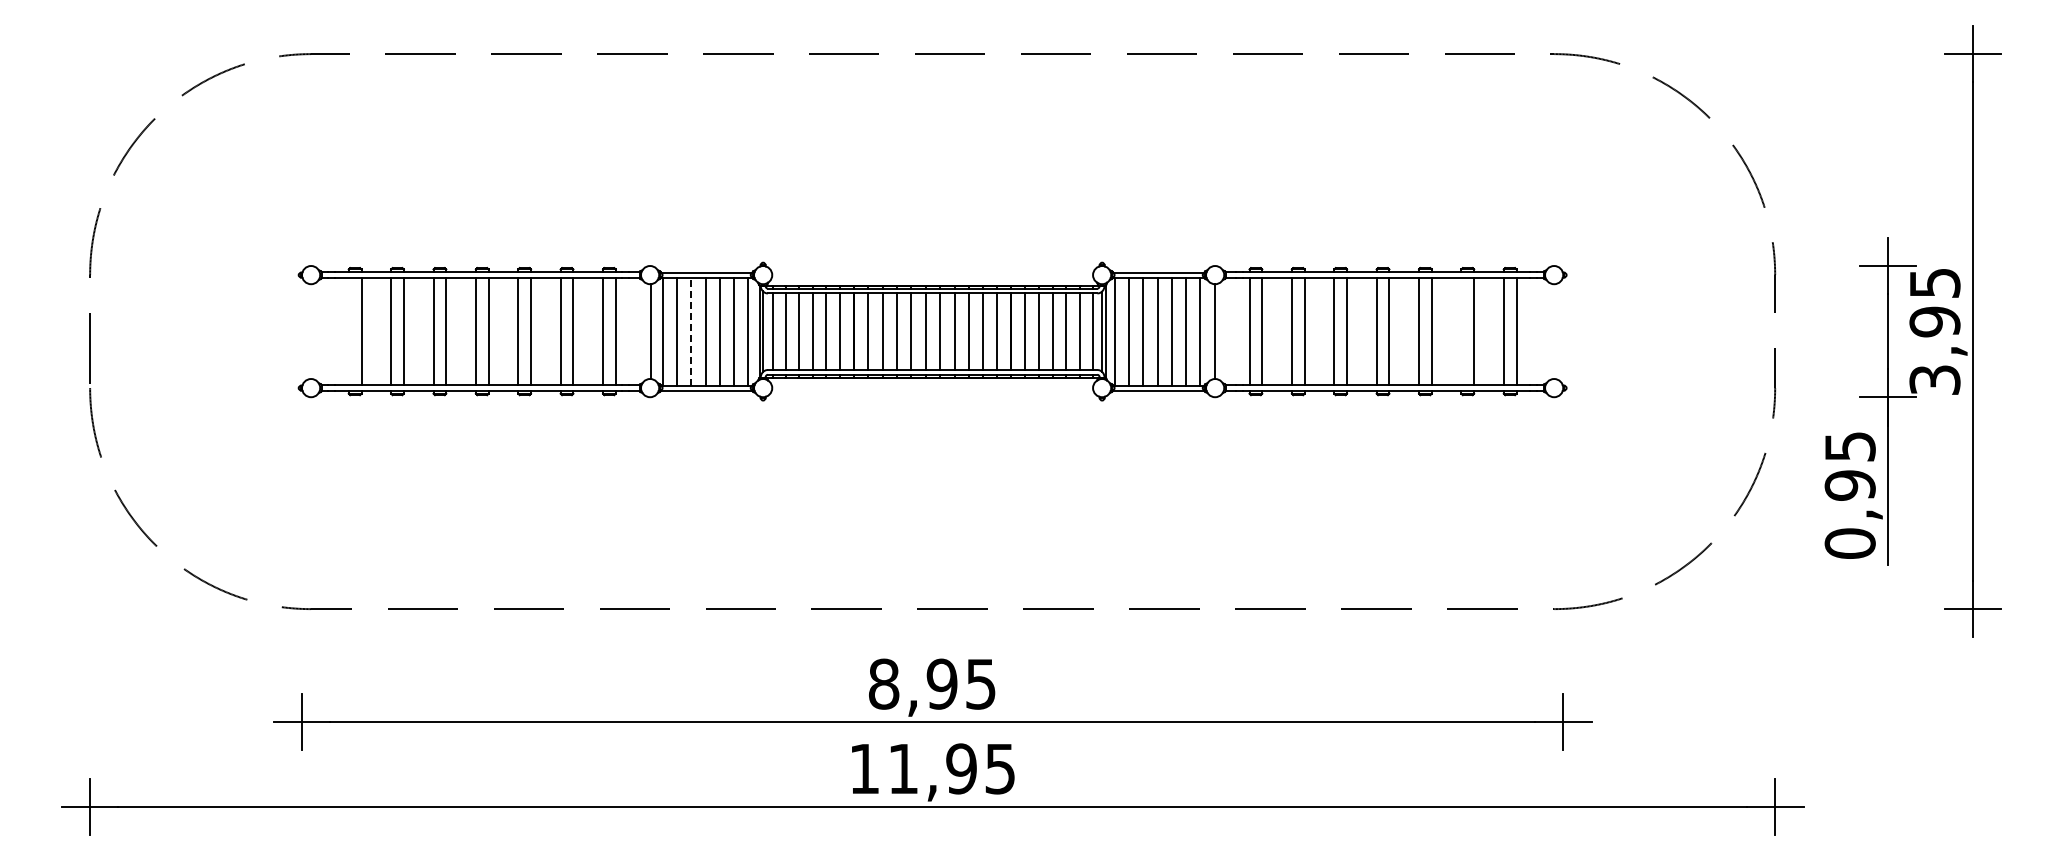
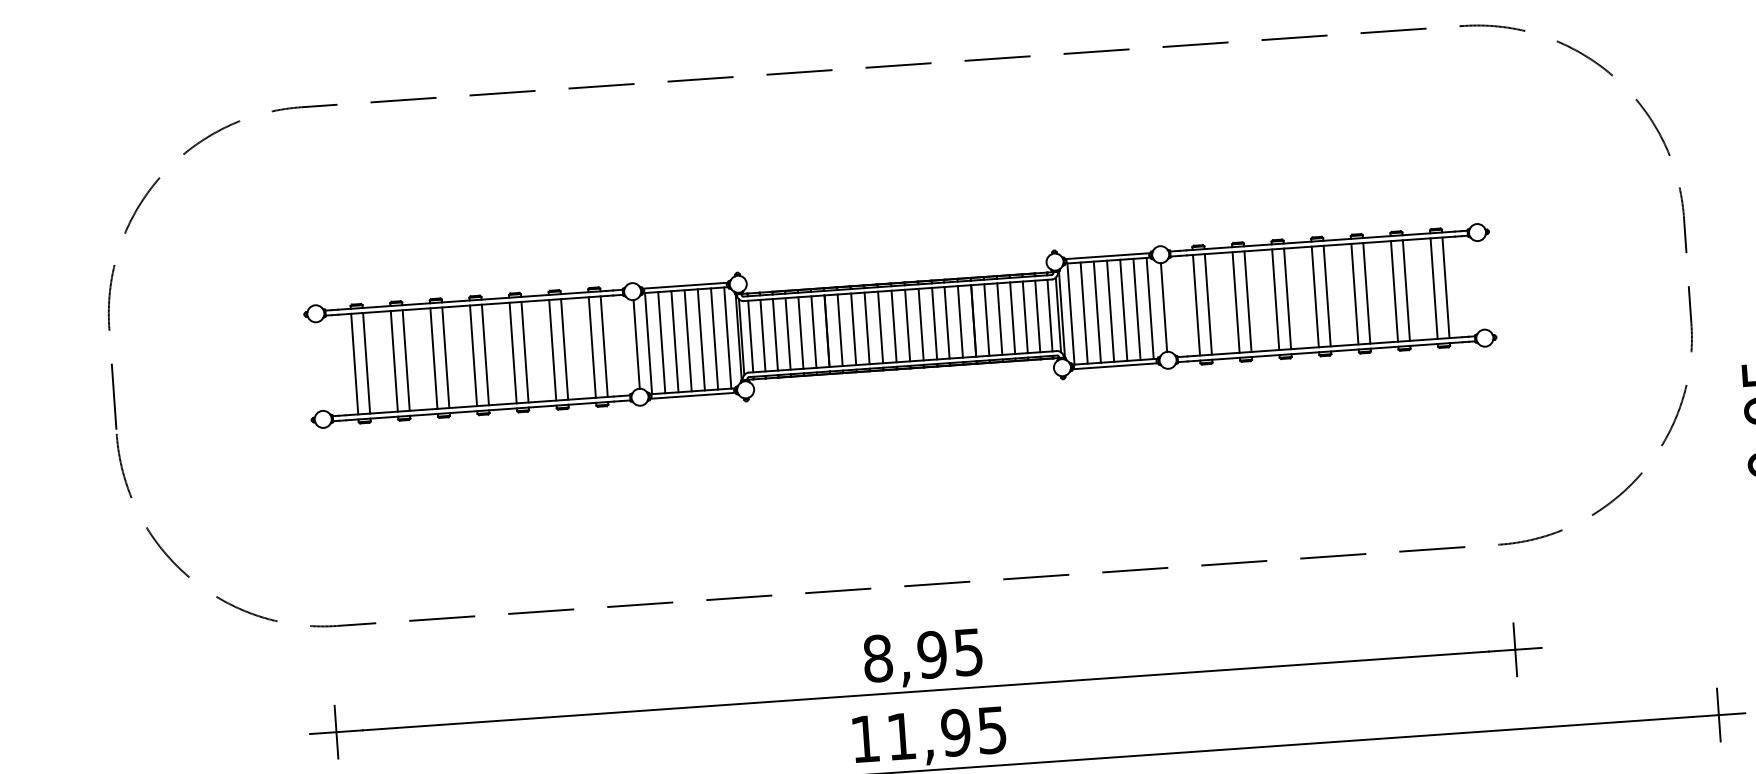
line: (348, 331) -> (354, 364), added
line: (691, 331) -> (674, 341), dashed -> solid
line: (1461, 331) -> (1394, 291), added

